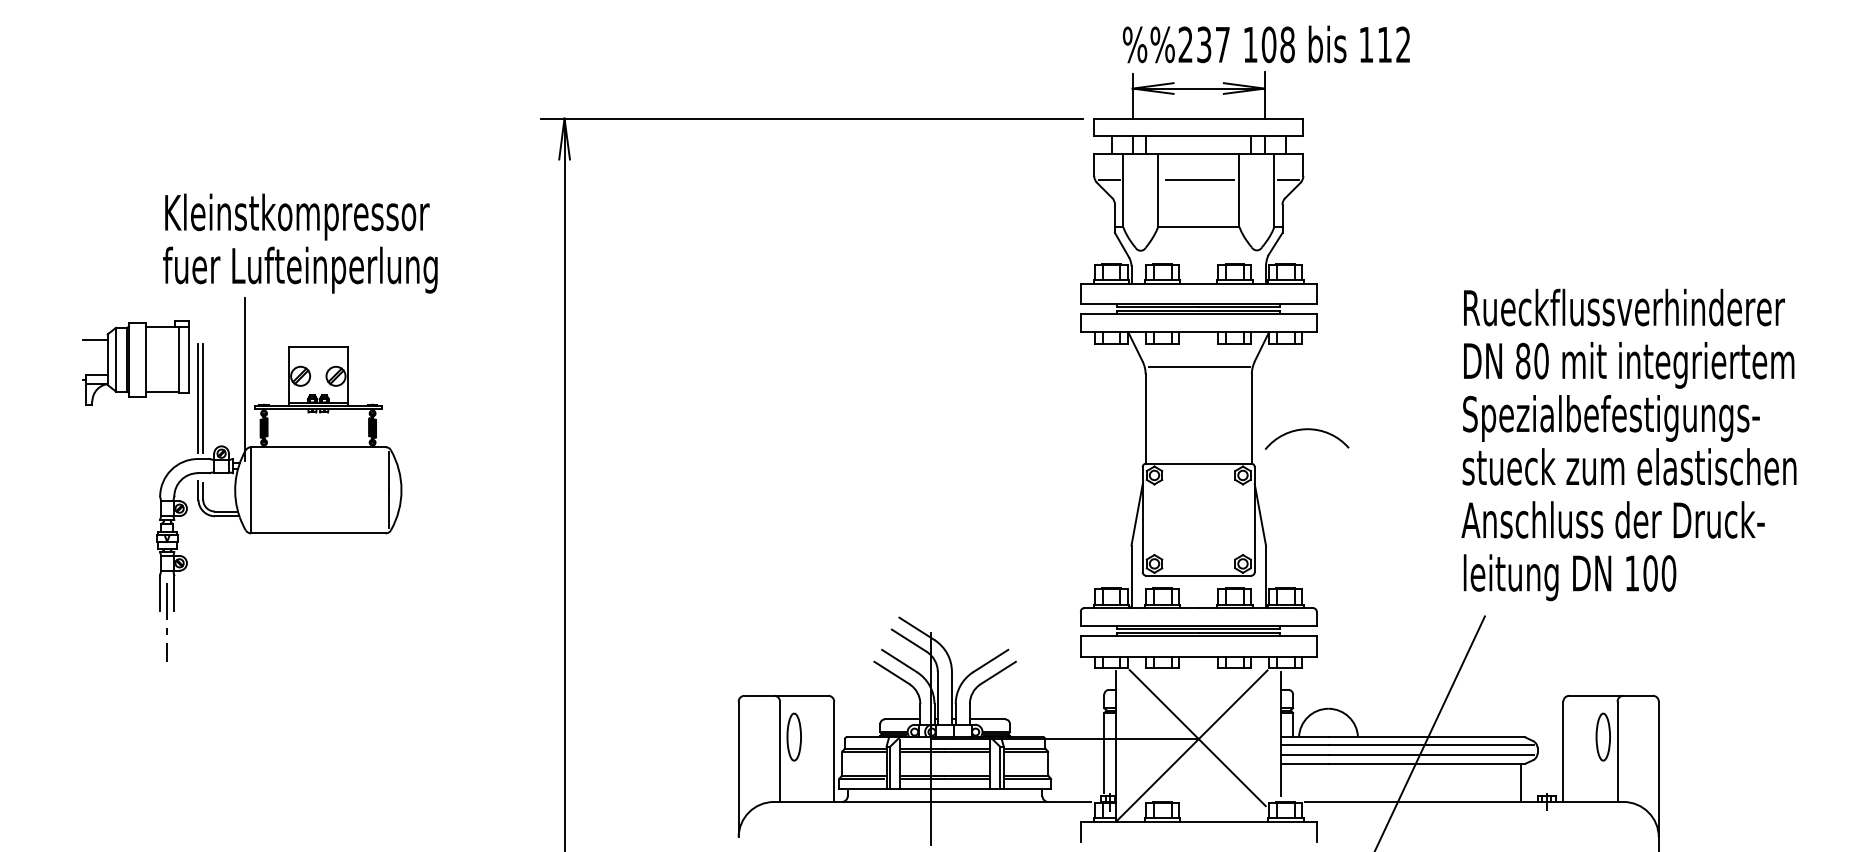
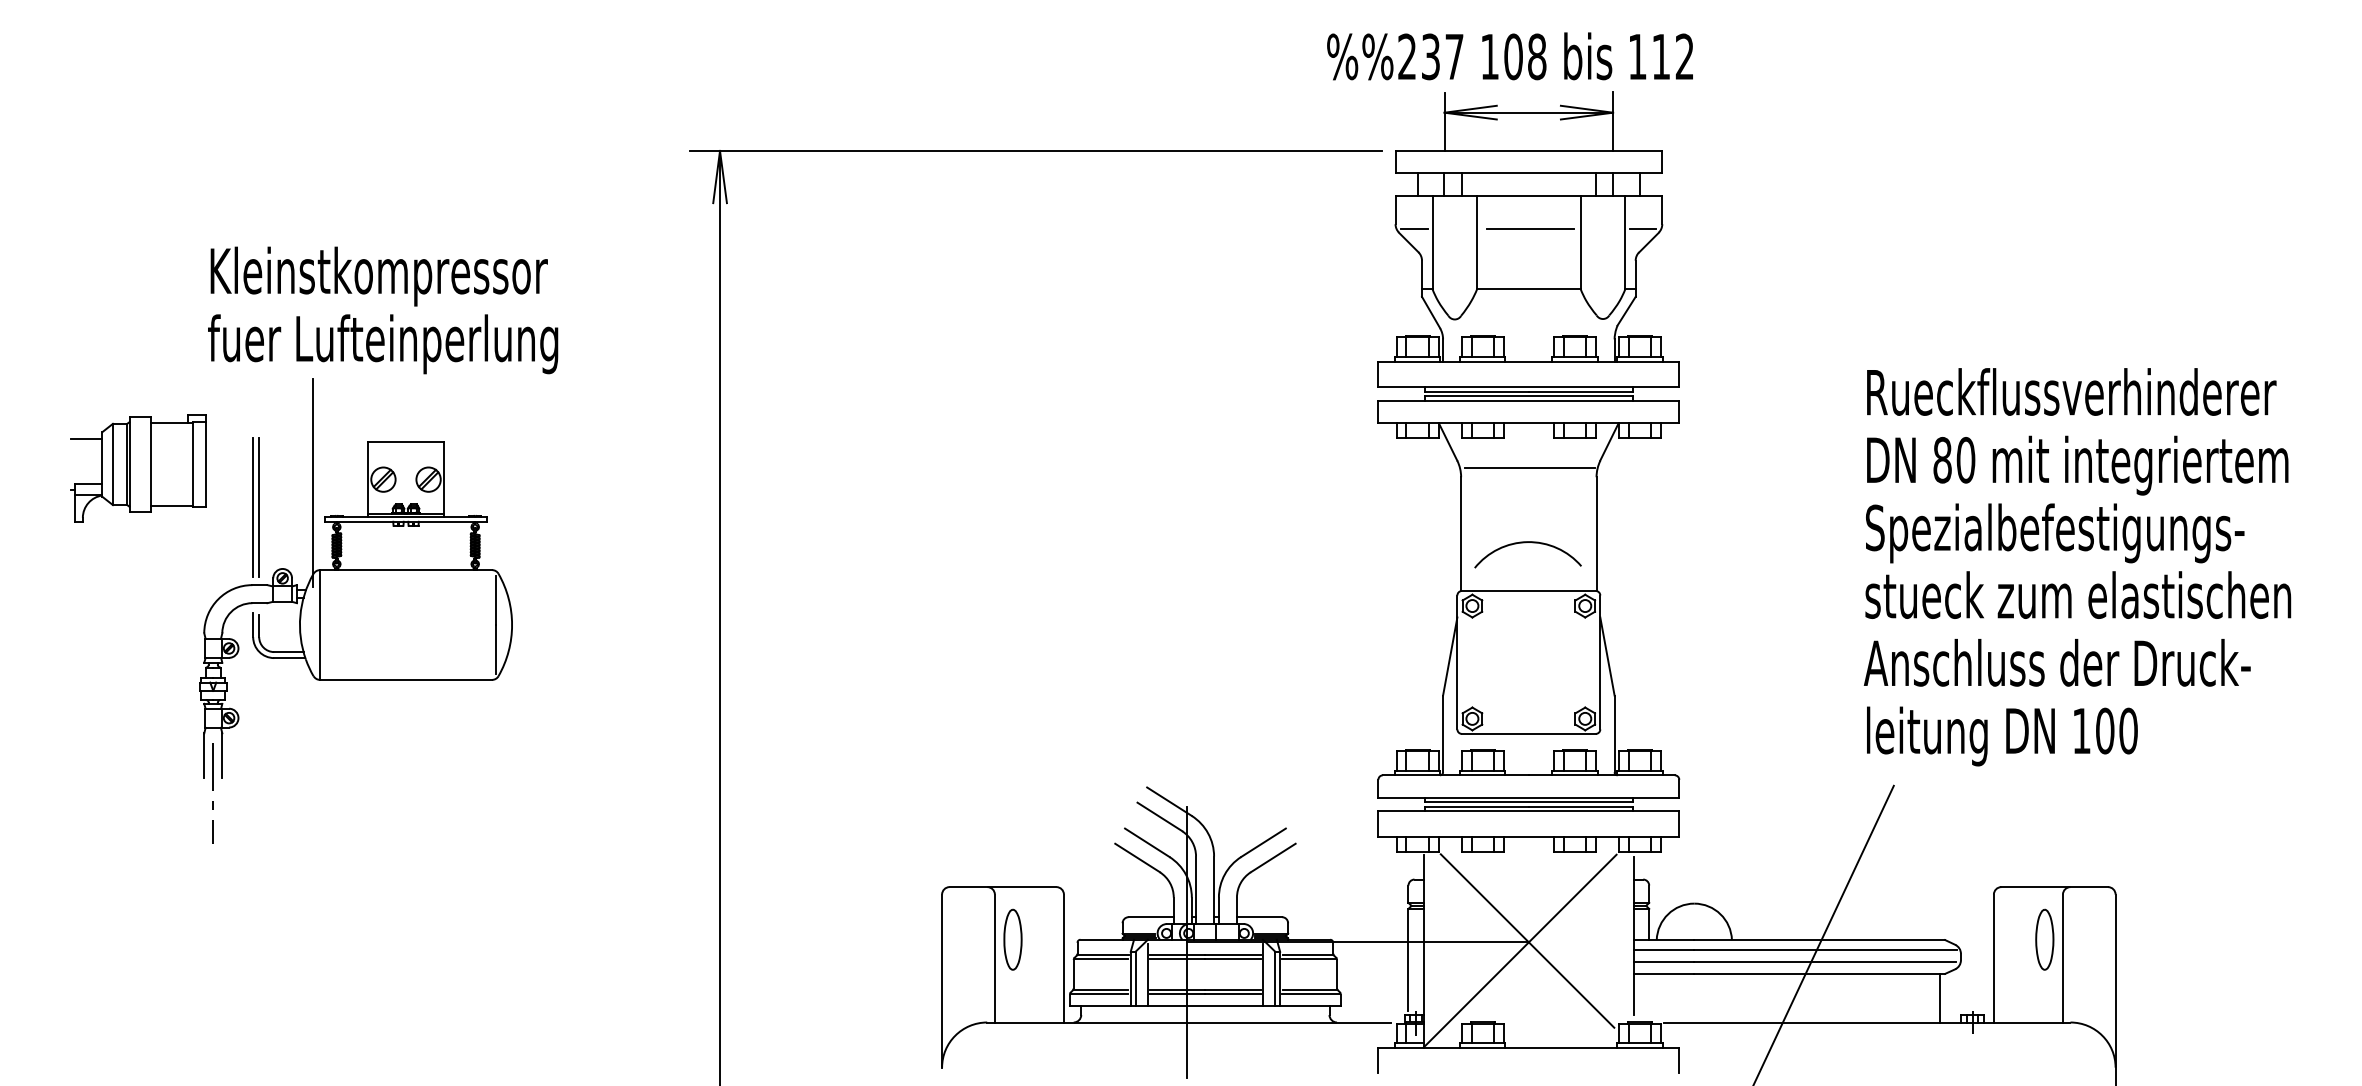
text: (1265, 44) -> (1509, 56), moved
part: (136, 362) -> (138, 468), moved
arc: (1305, 430) -> (1525, 543), moved

